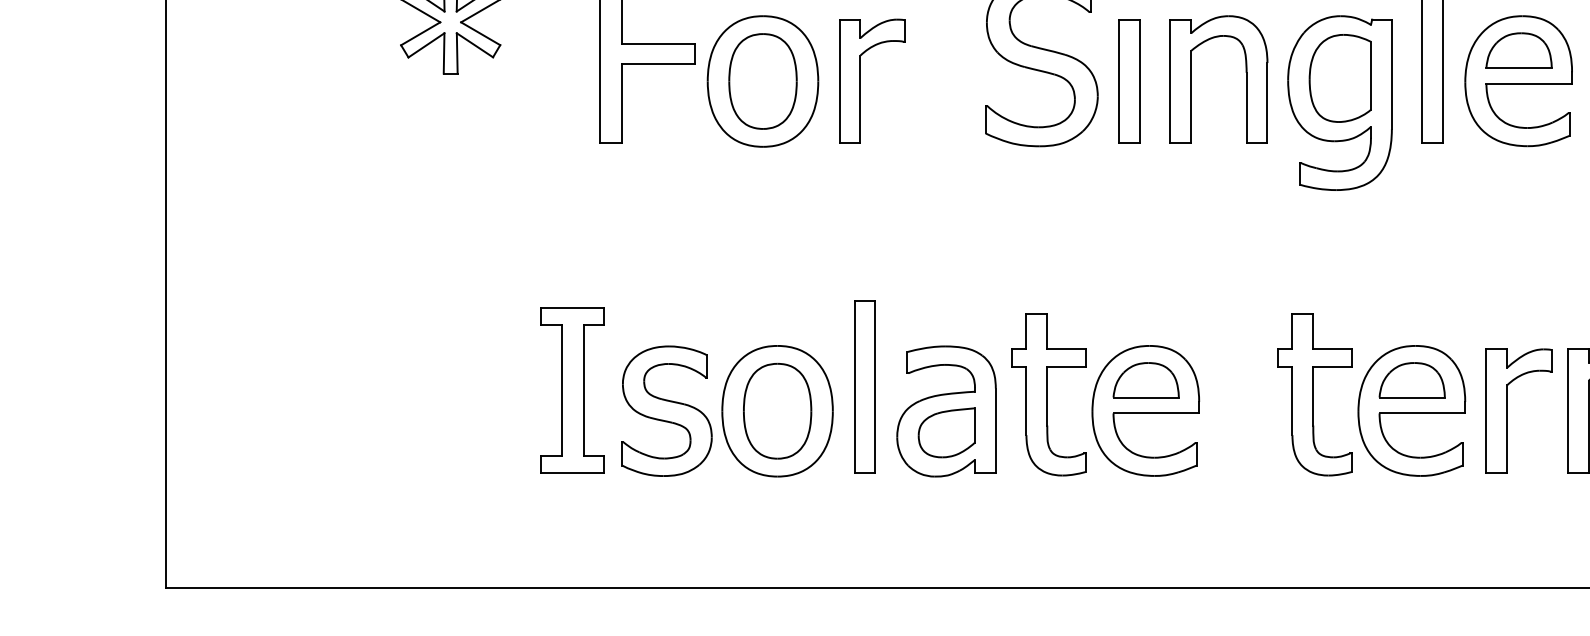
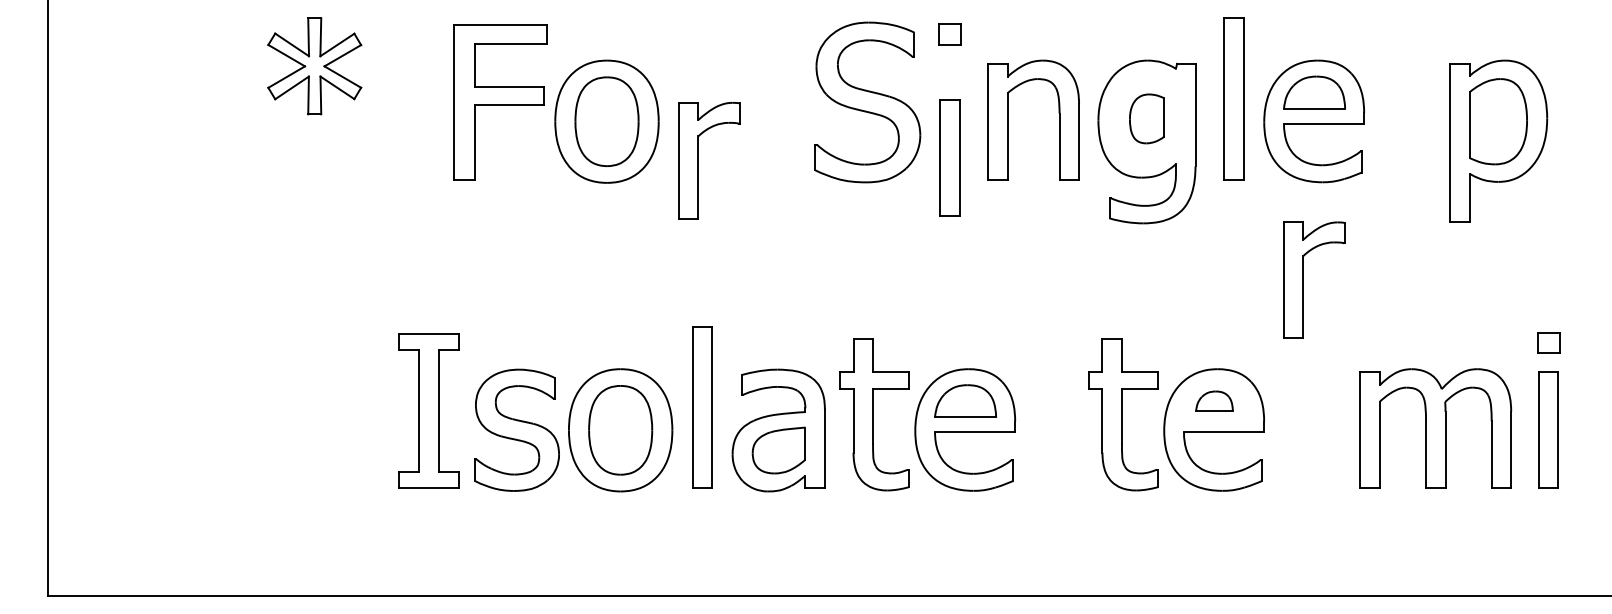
part: (1339, 78) -> (1146, 118), size x0.6
part: (860, 81) -> (698, 160), moved
part: (1128, 81) -> (949, 157), moved
part: (1412, 379) -> (1214, 400), size x0.6
part: (1507, 410) -> (1303, 279), moved

